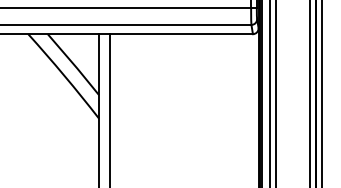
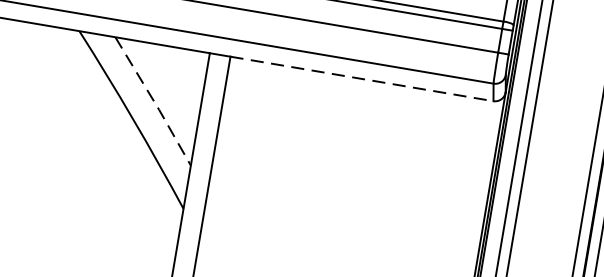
line: (182, 34) -> (363, 79), solid -> dashed
line: (74, 64) -> (155, 101), solid -> dashed

